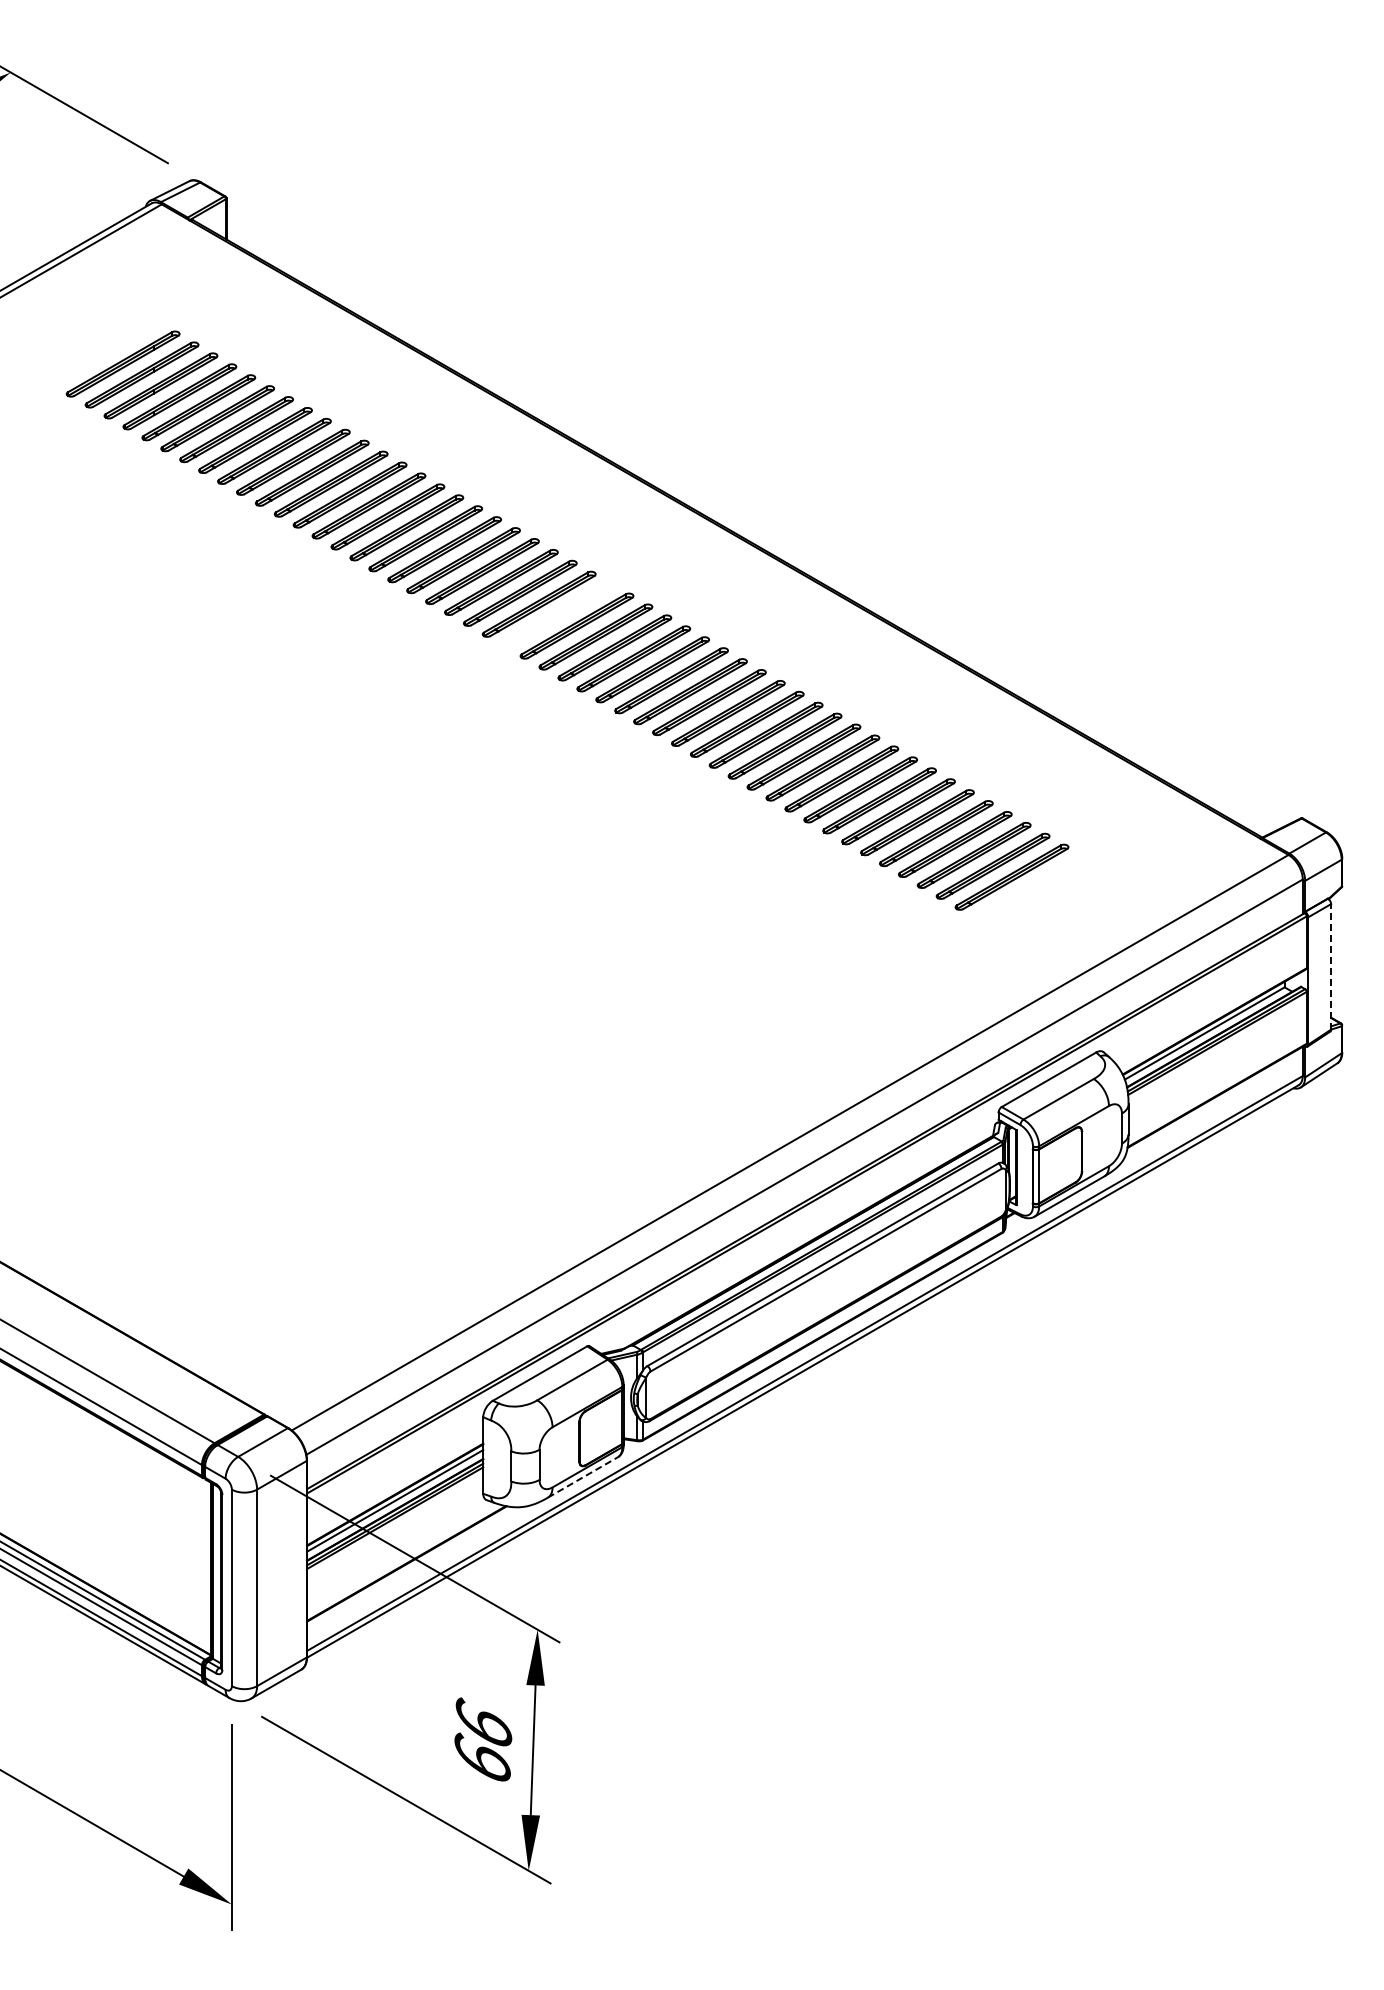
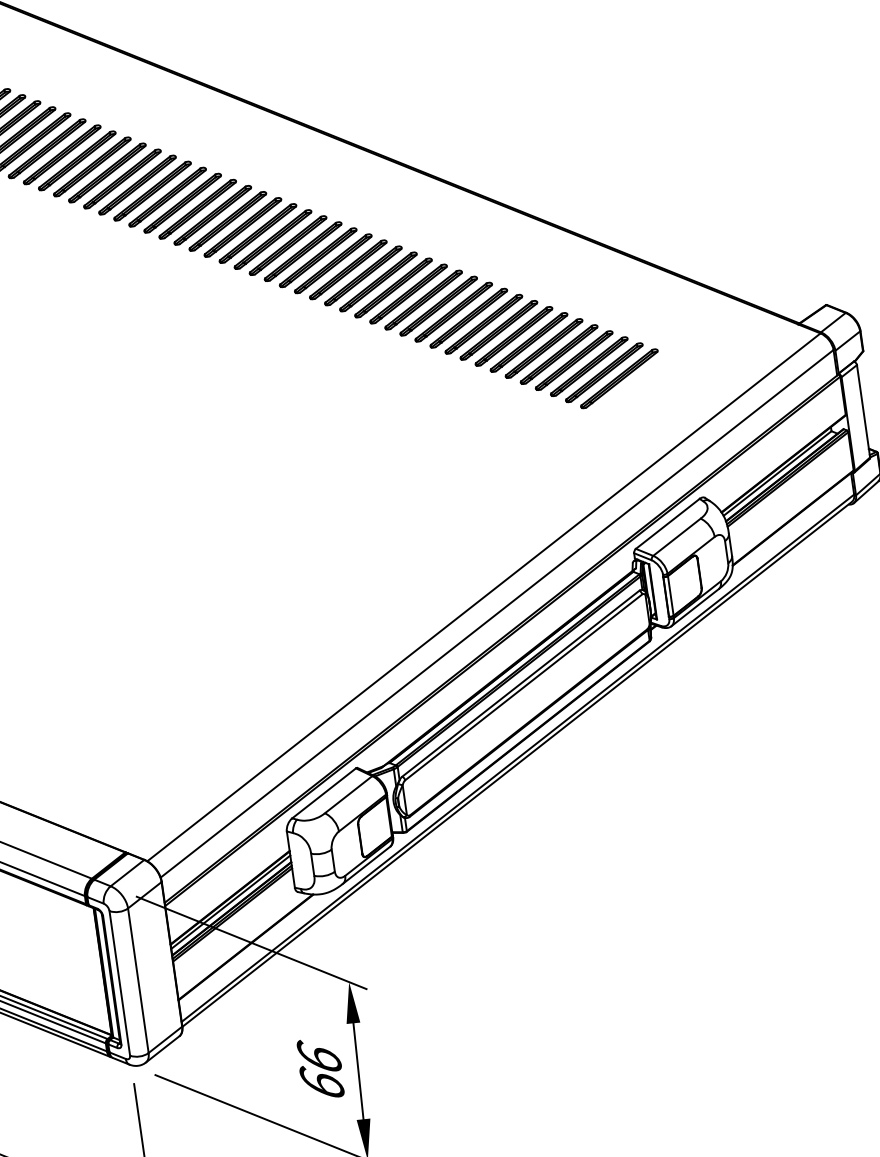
part: (557, 614) -> (257, 233), added
line: (1331, 966) -> (863, 410), dashed -> solid
line: (583, 1477) -> (366, 865), dashed -> solid

